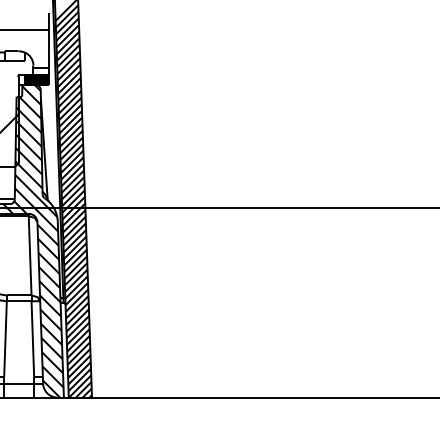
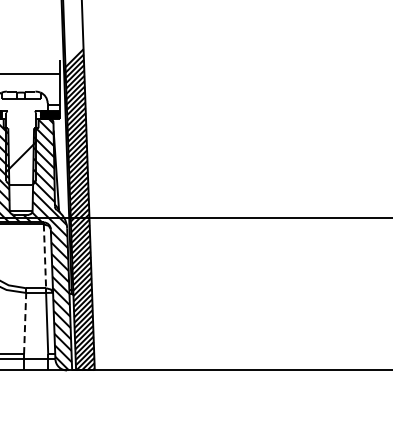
line: (29, 256) -> (44, 256), solid -> dashed
line: (5, 339) -> (25, 323), solid -> dashed

